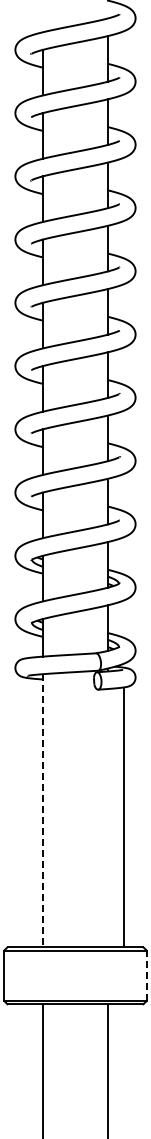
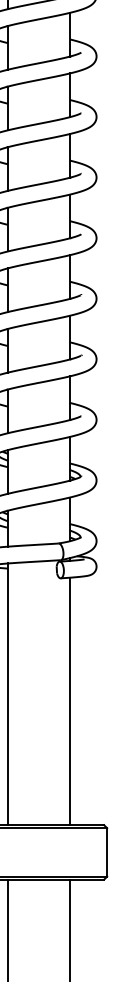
line: (43, 810) -> (8, 694), dashed -> solid
line: (123, 818) -> (69, 701), moved
line: (146, 975) -> (107, 852), dashed -> solid

